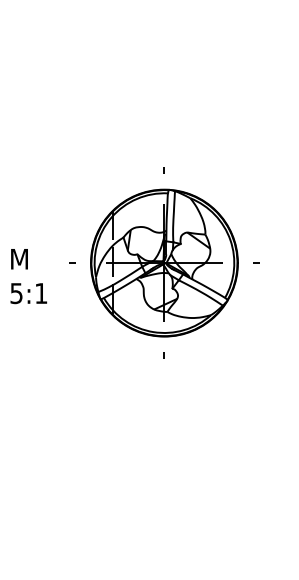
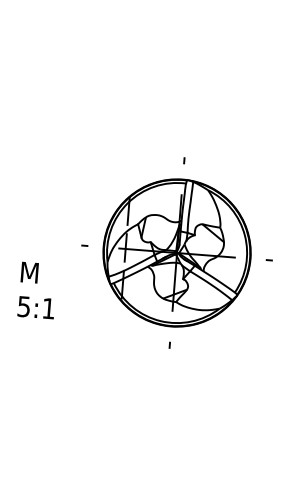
text: (28, 276) -> (37, 290), moved

